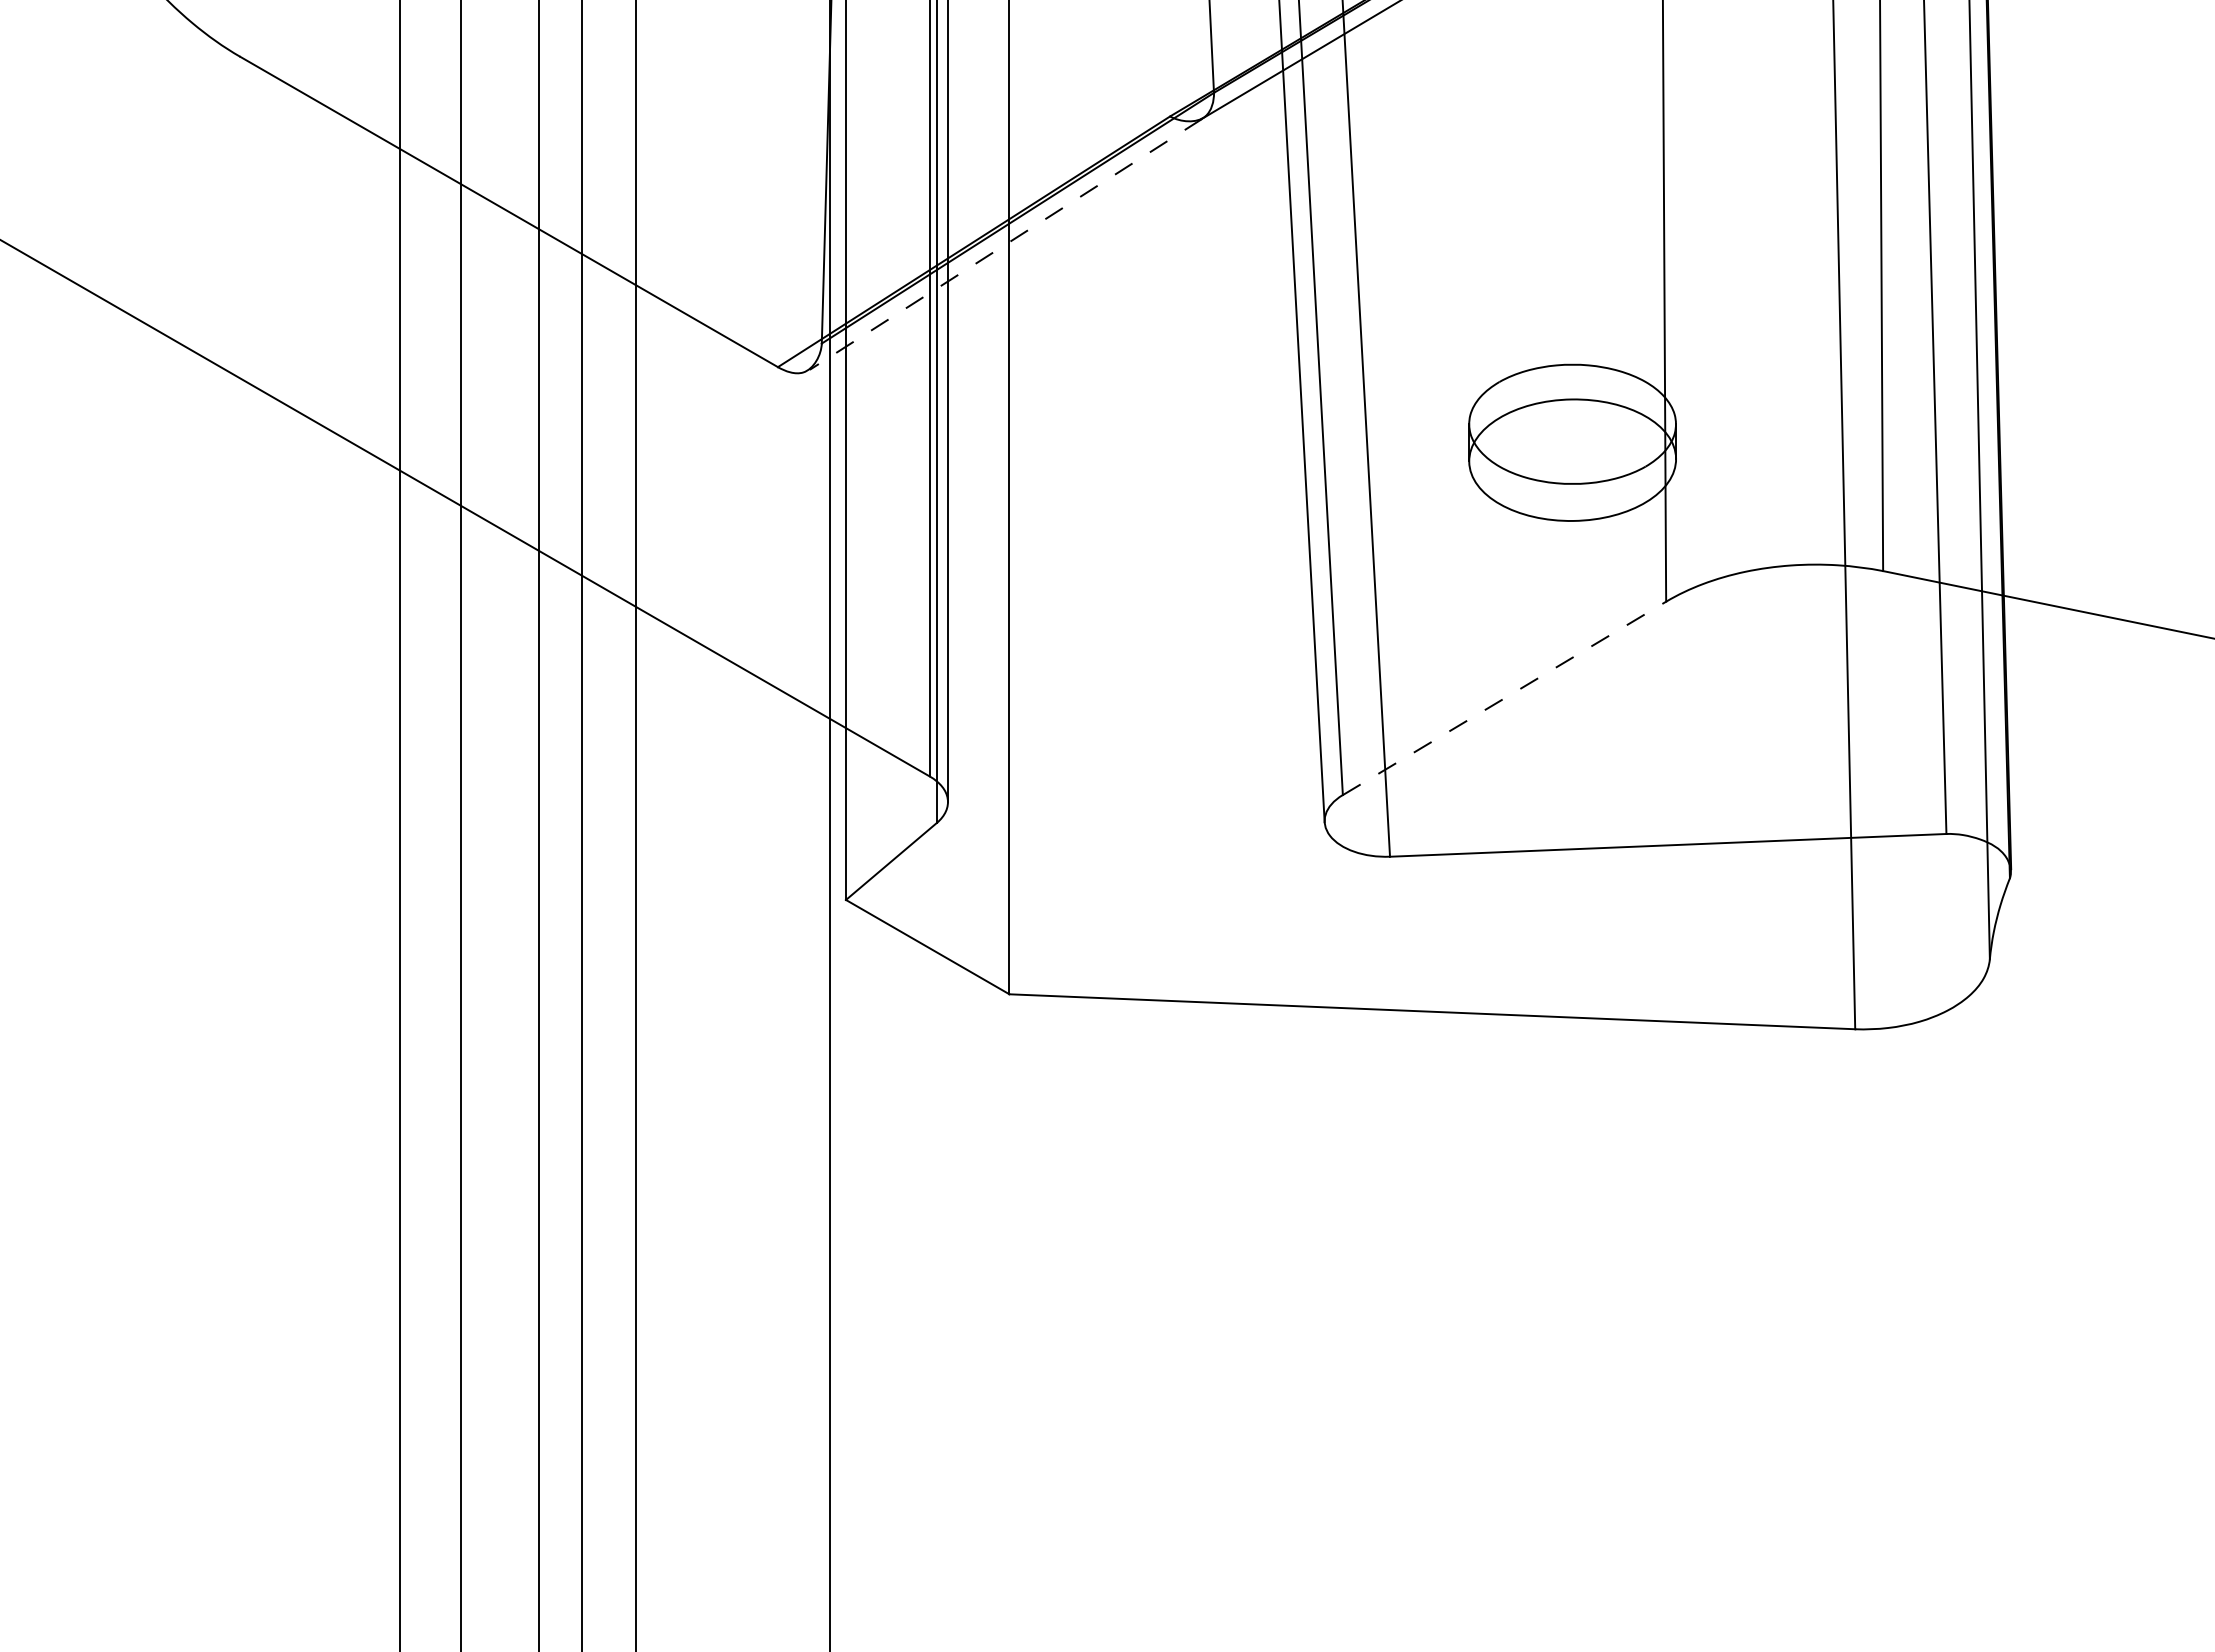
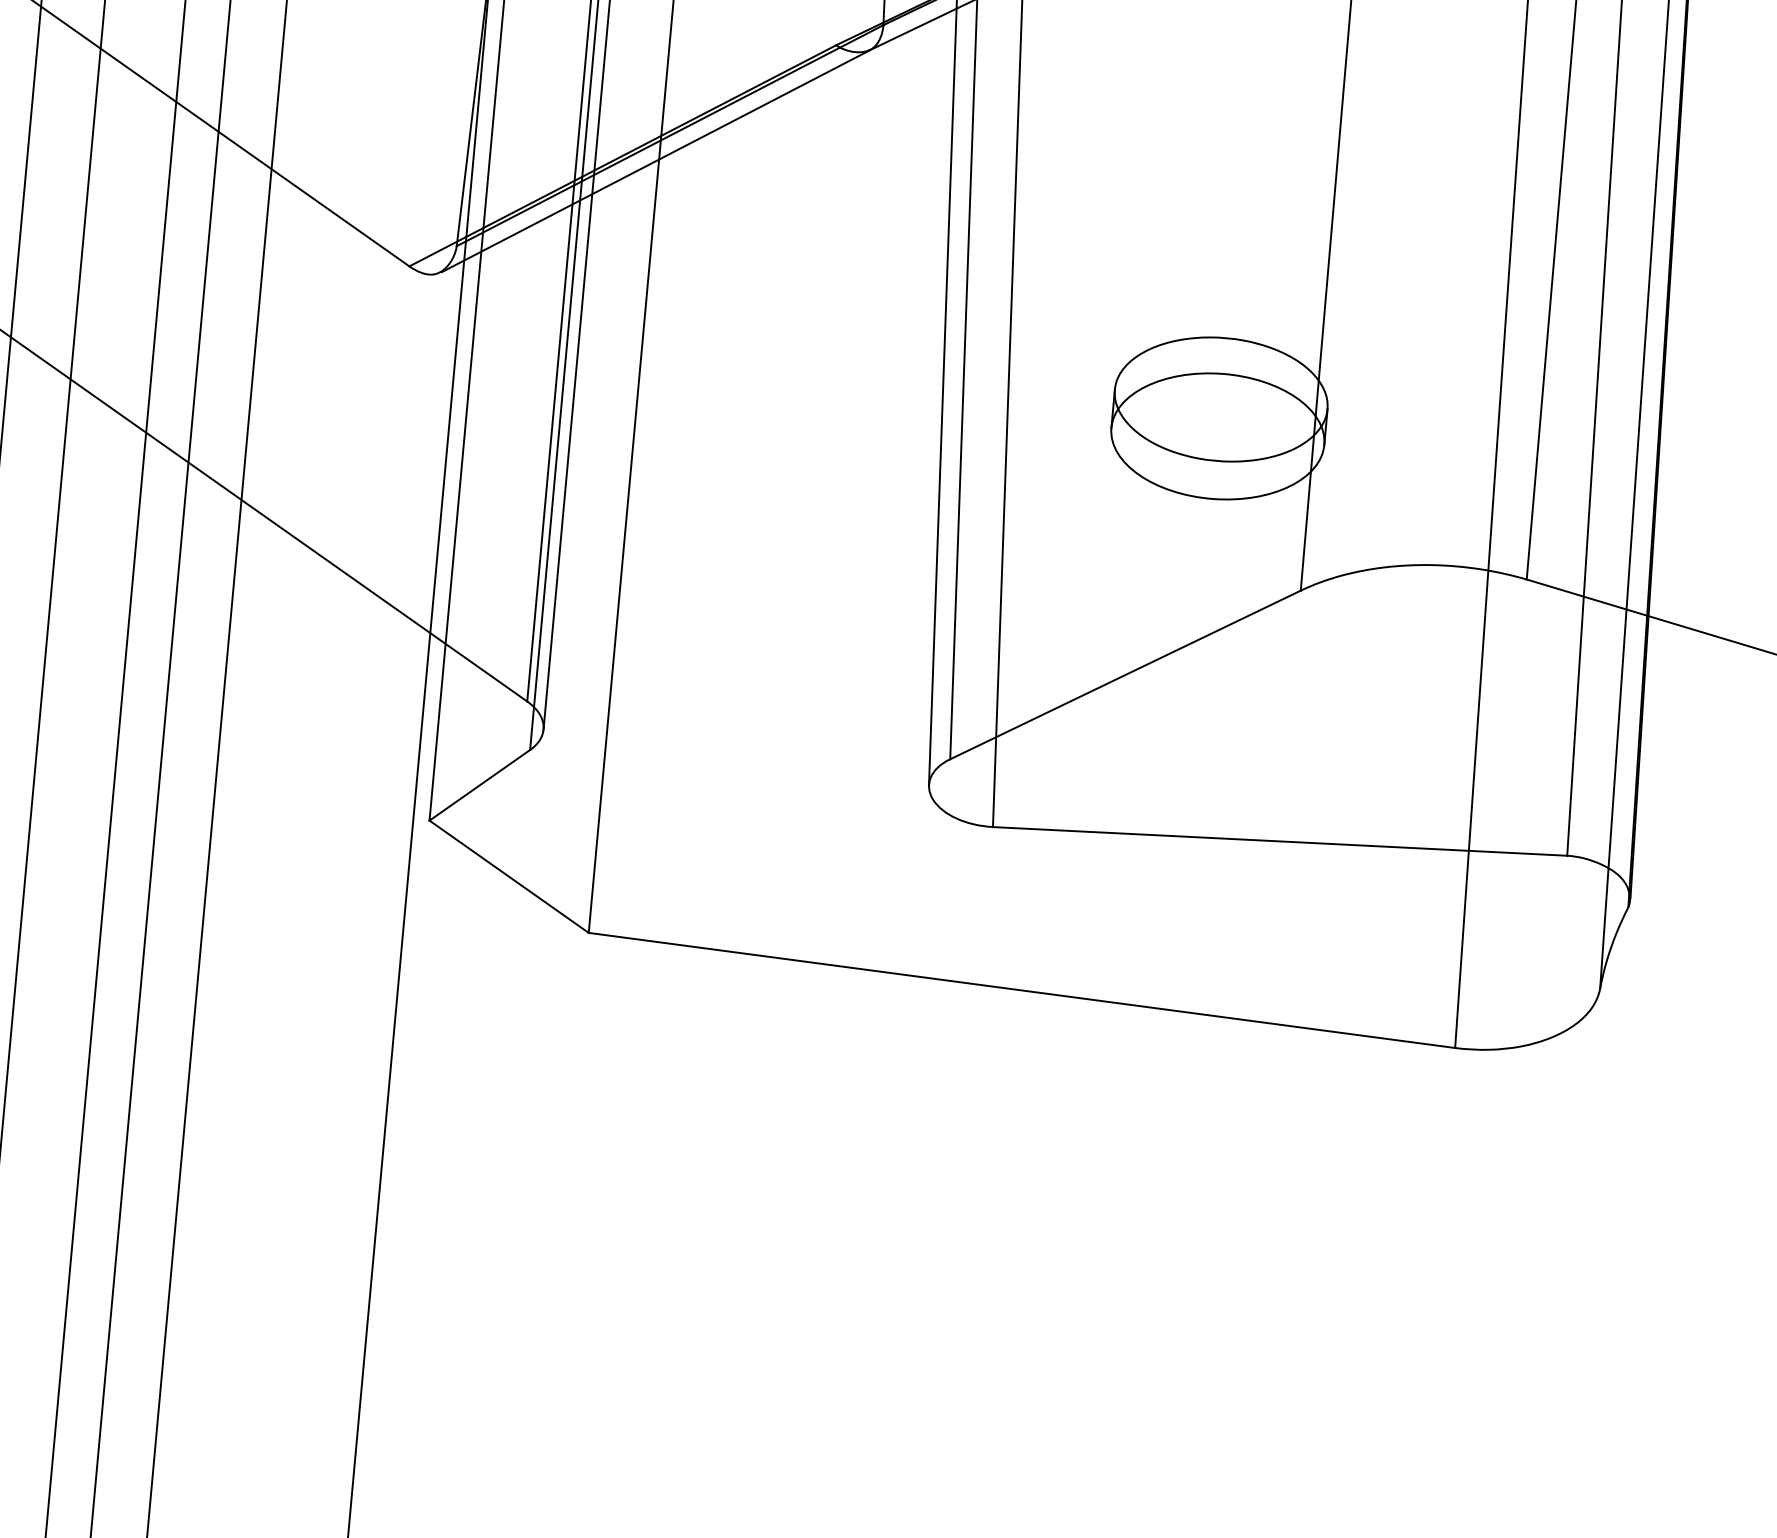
line: (1006, 244) -> (655, 161), dashed -> solid
line: (1504, 698) -> (1125, 675), dashed -> solid

